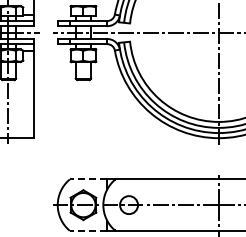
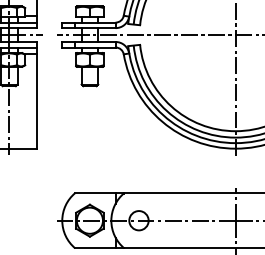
line: (88, 179) -> (95, 193), dashed -> solid
line: (88, 230) -> (95, 248), dashed -> solid

